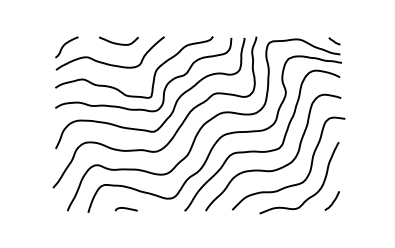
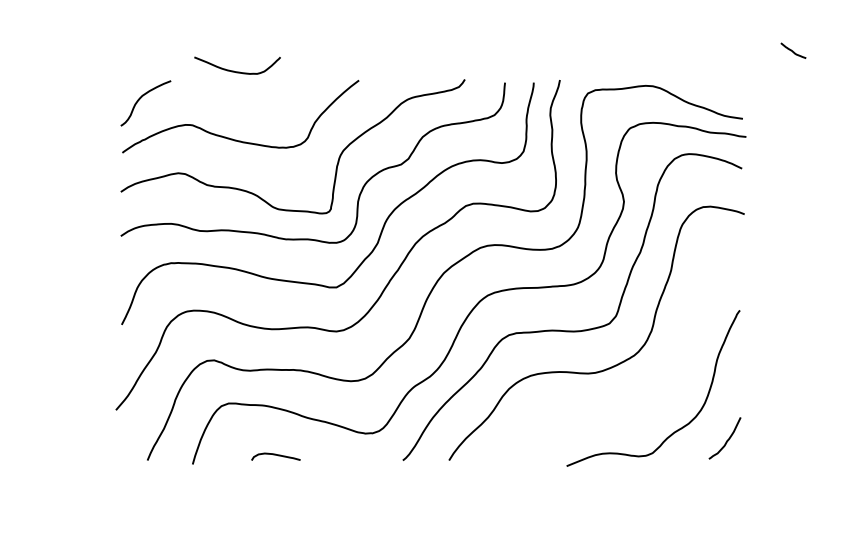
curve: (334, 41) -> (793, 51), moved
curve: (116, 42) -> (232, 68), moved
curve: (292, 184) -> (638, 402), removed

